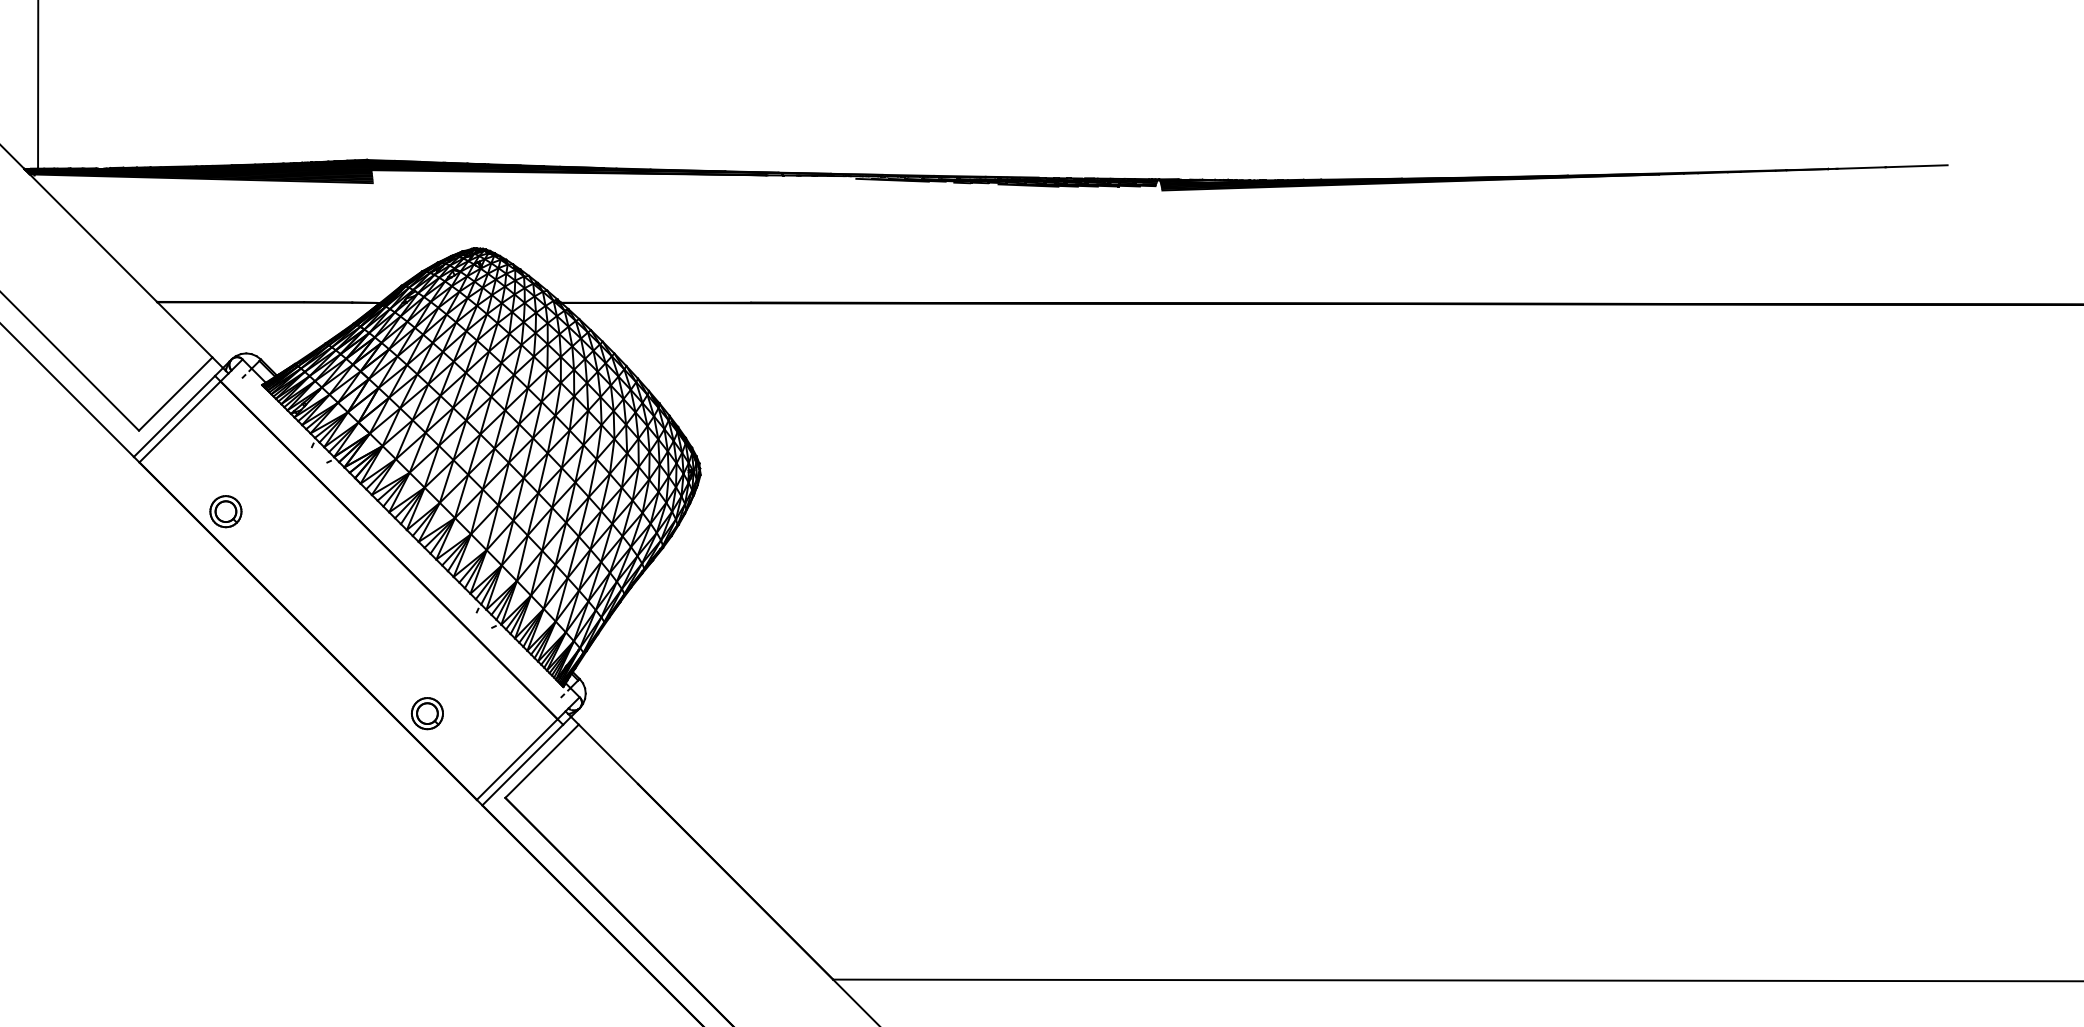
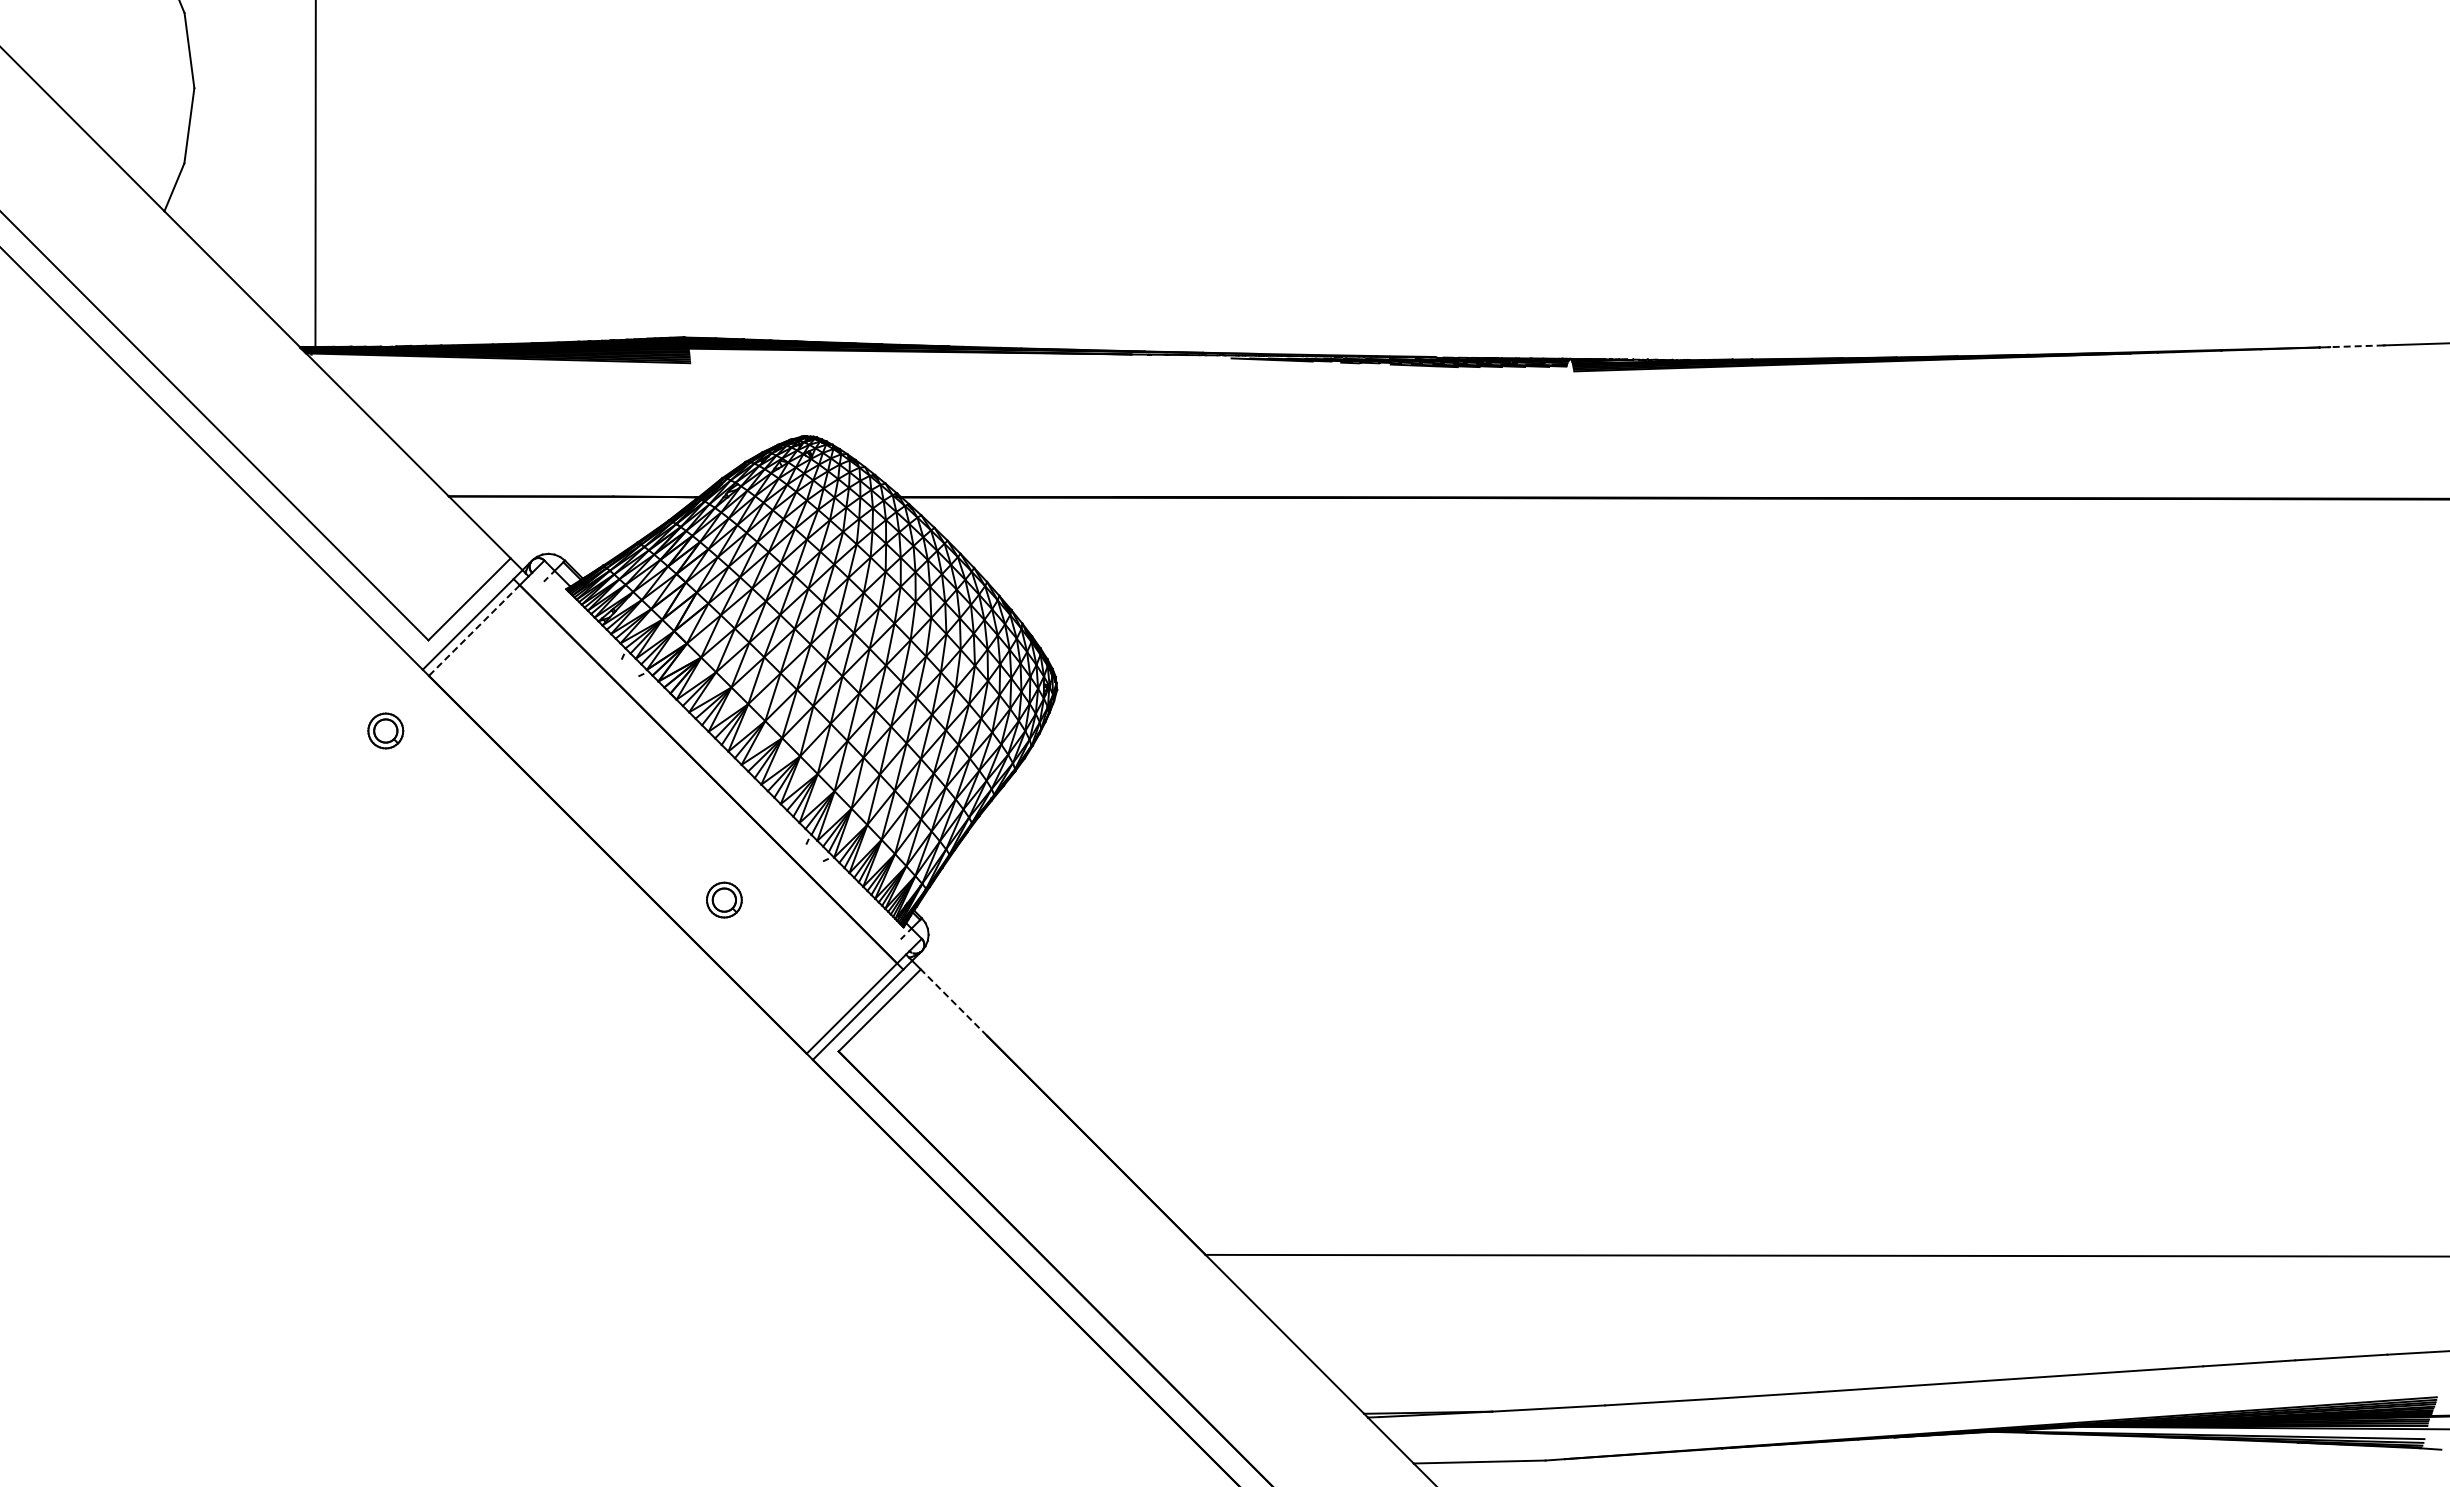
line: (1861, 168) -> (2356, 346), solid -> dashed
line: (180, 421) -> (474, 630), solid -> dashed
part: (225, 511) -> (385, 730), moved
part: (427, 713) -> (724, 899), moved
line: (608, 754) -> (954, 1002), solid -> dashed

